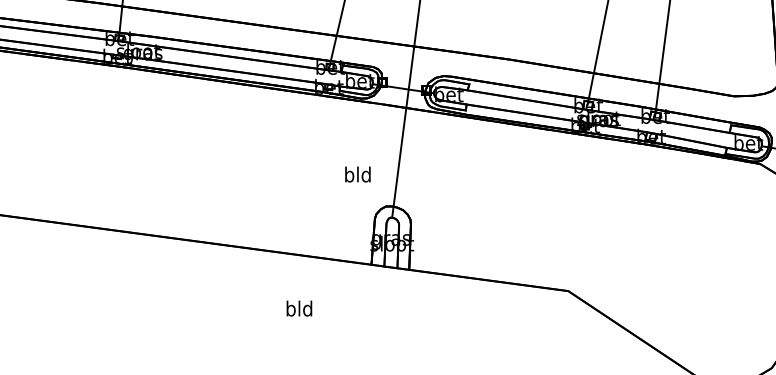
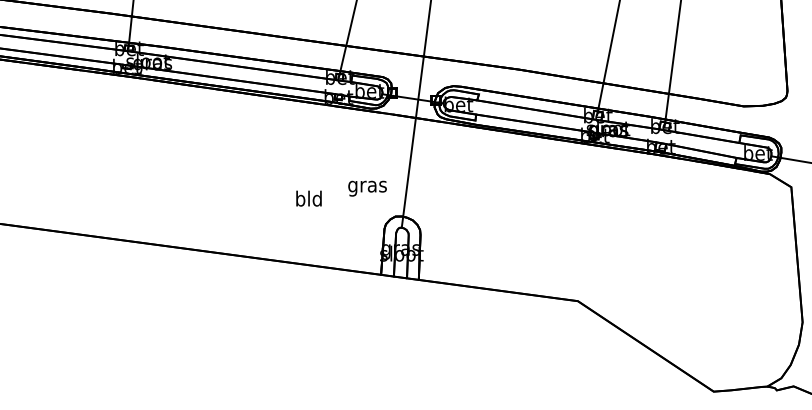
text: (357, 176) -> (367, 186), bld -> gras
text: (298, 308) -> (308, 198), moved

